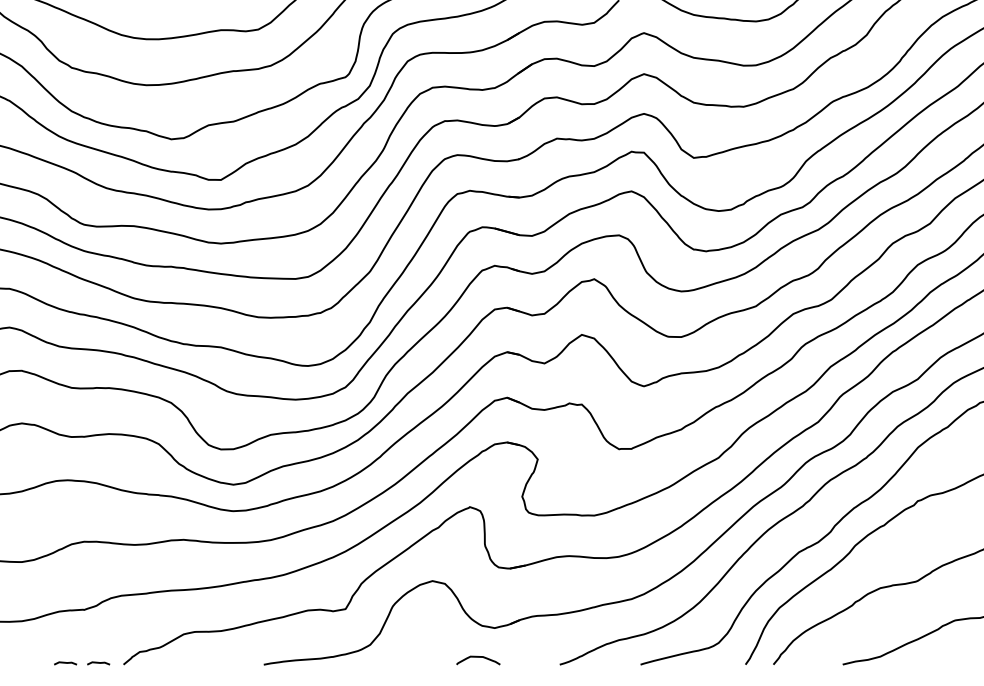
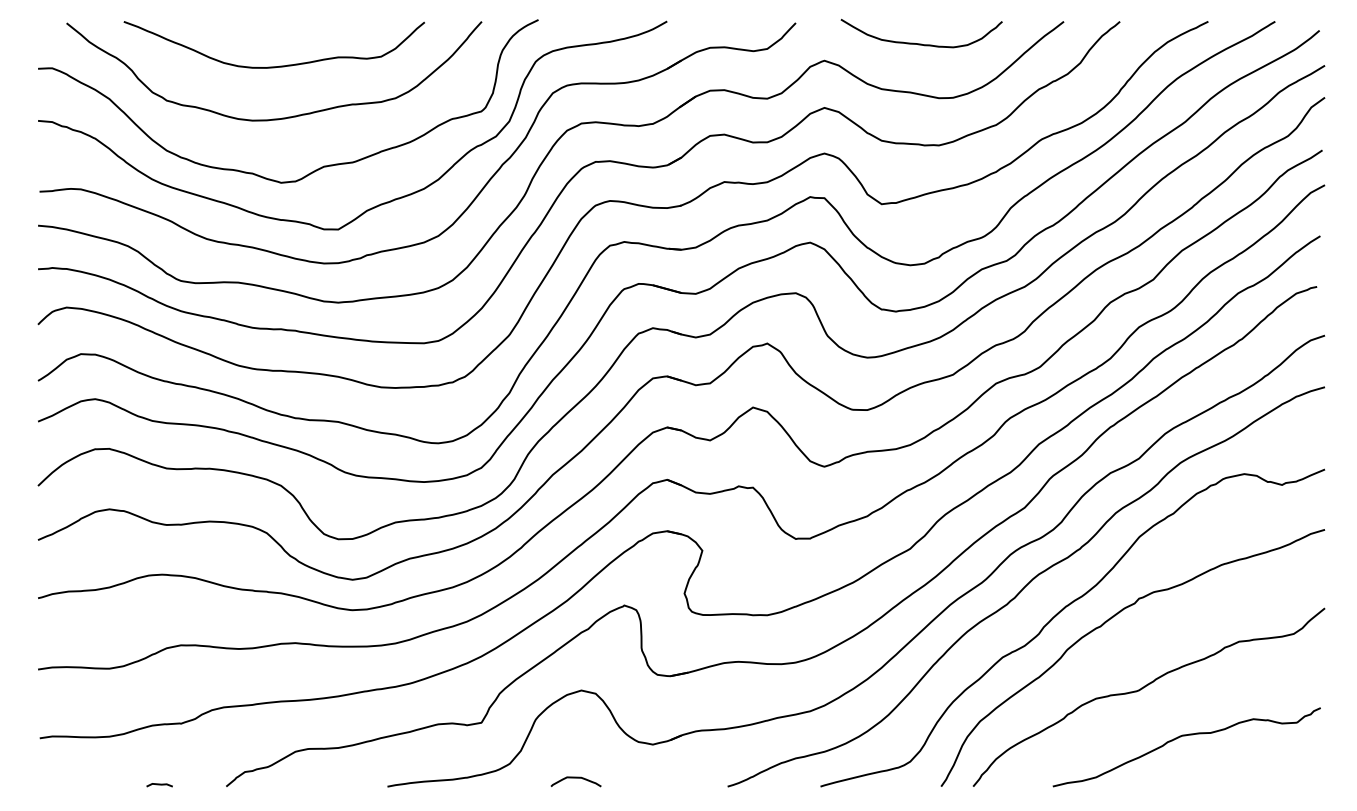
curve: (477, 657) -> (575, 778), moved
line: (98, 663) -> (197, 785), removed

